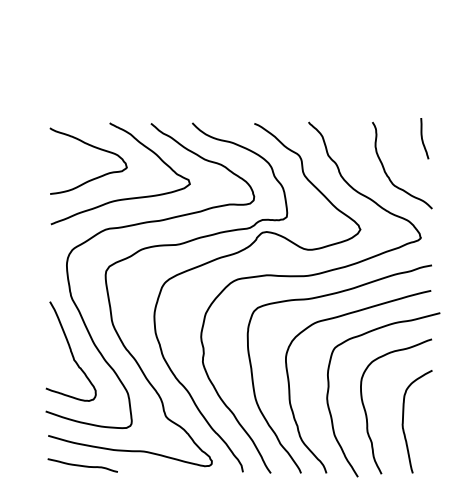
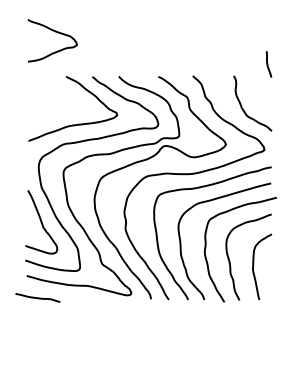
curve: (423, 138) -> (268, 64), moved
curve: (93, 148) -> (55, 32), moved
curve: (82, 464) -> (37, 297), moved

